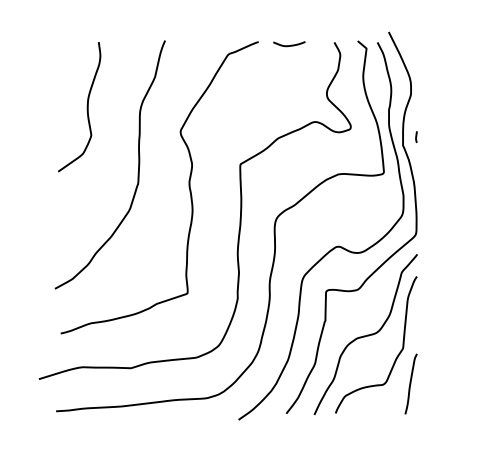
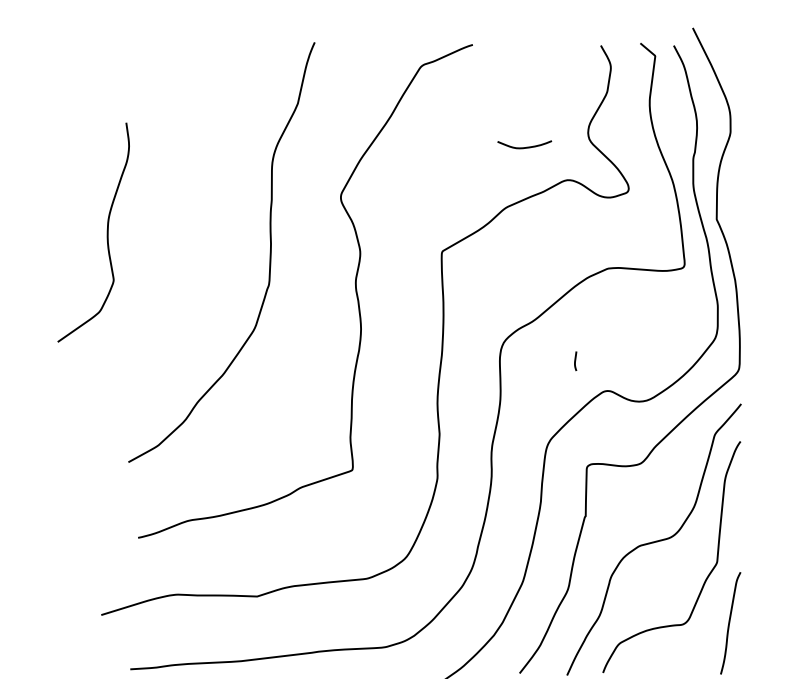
curve: (289, 45) -> (524, 147), moved
curve: (86, 107) -> (105, 233), moved
curve: (416, 136) -> (575, 360), moved

